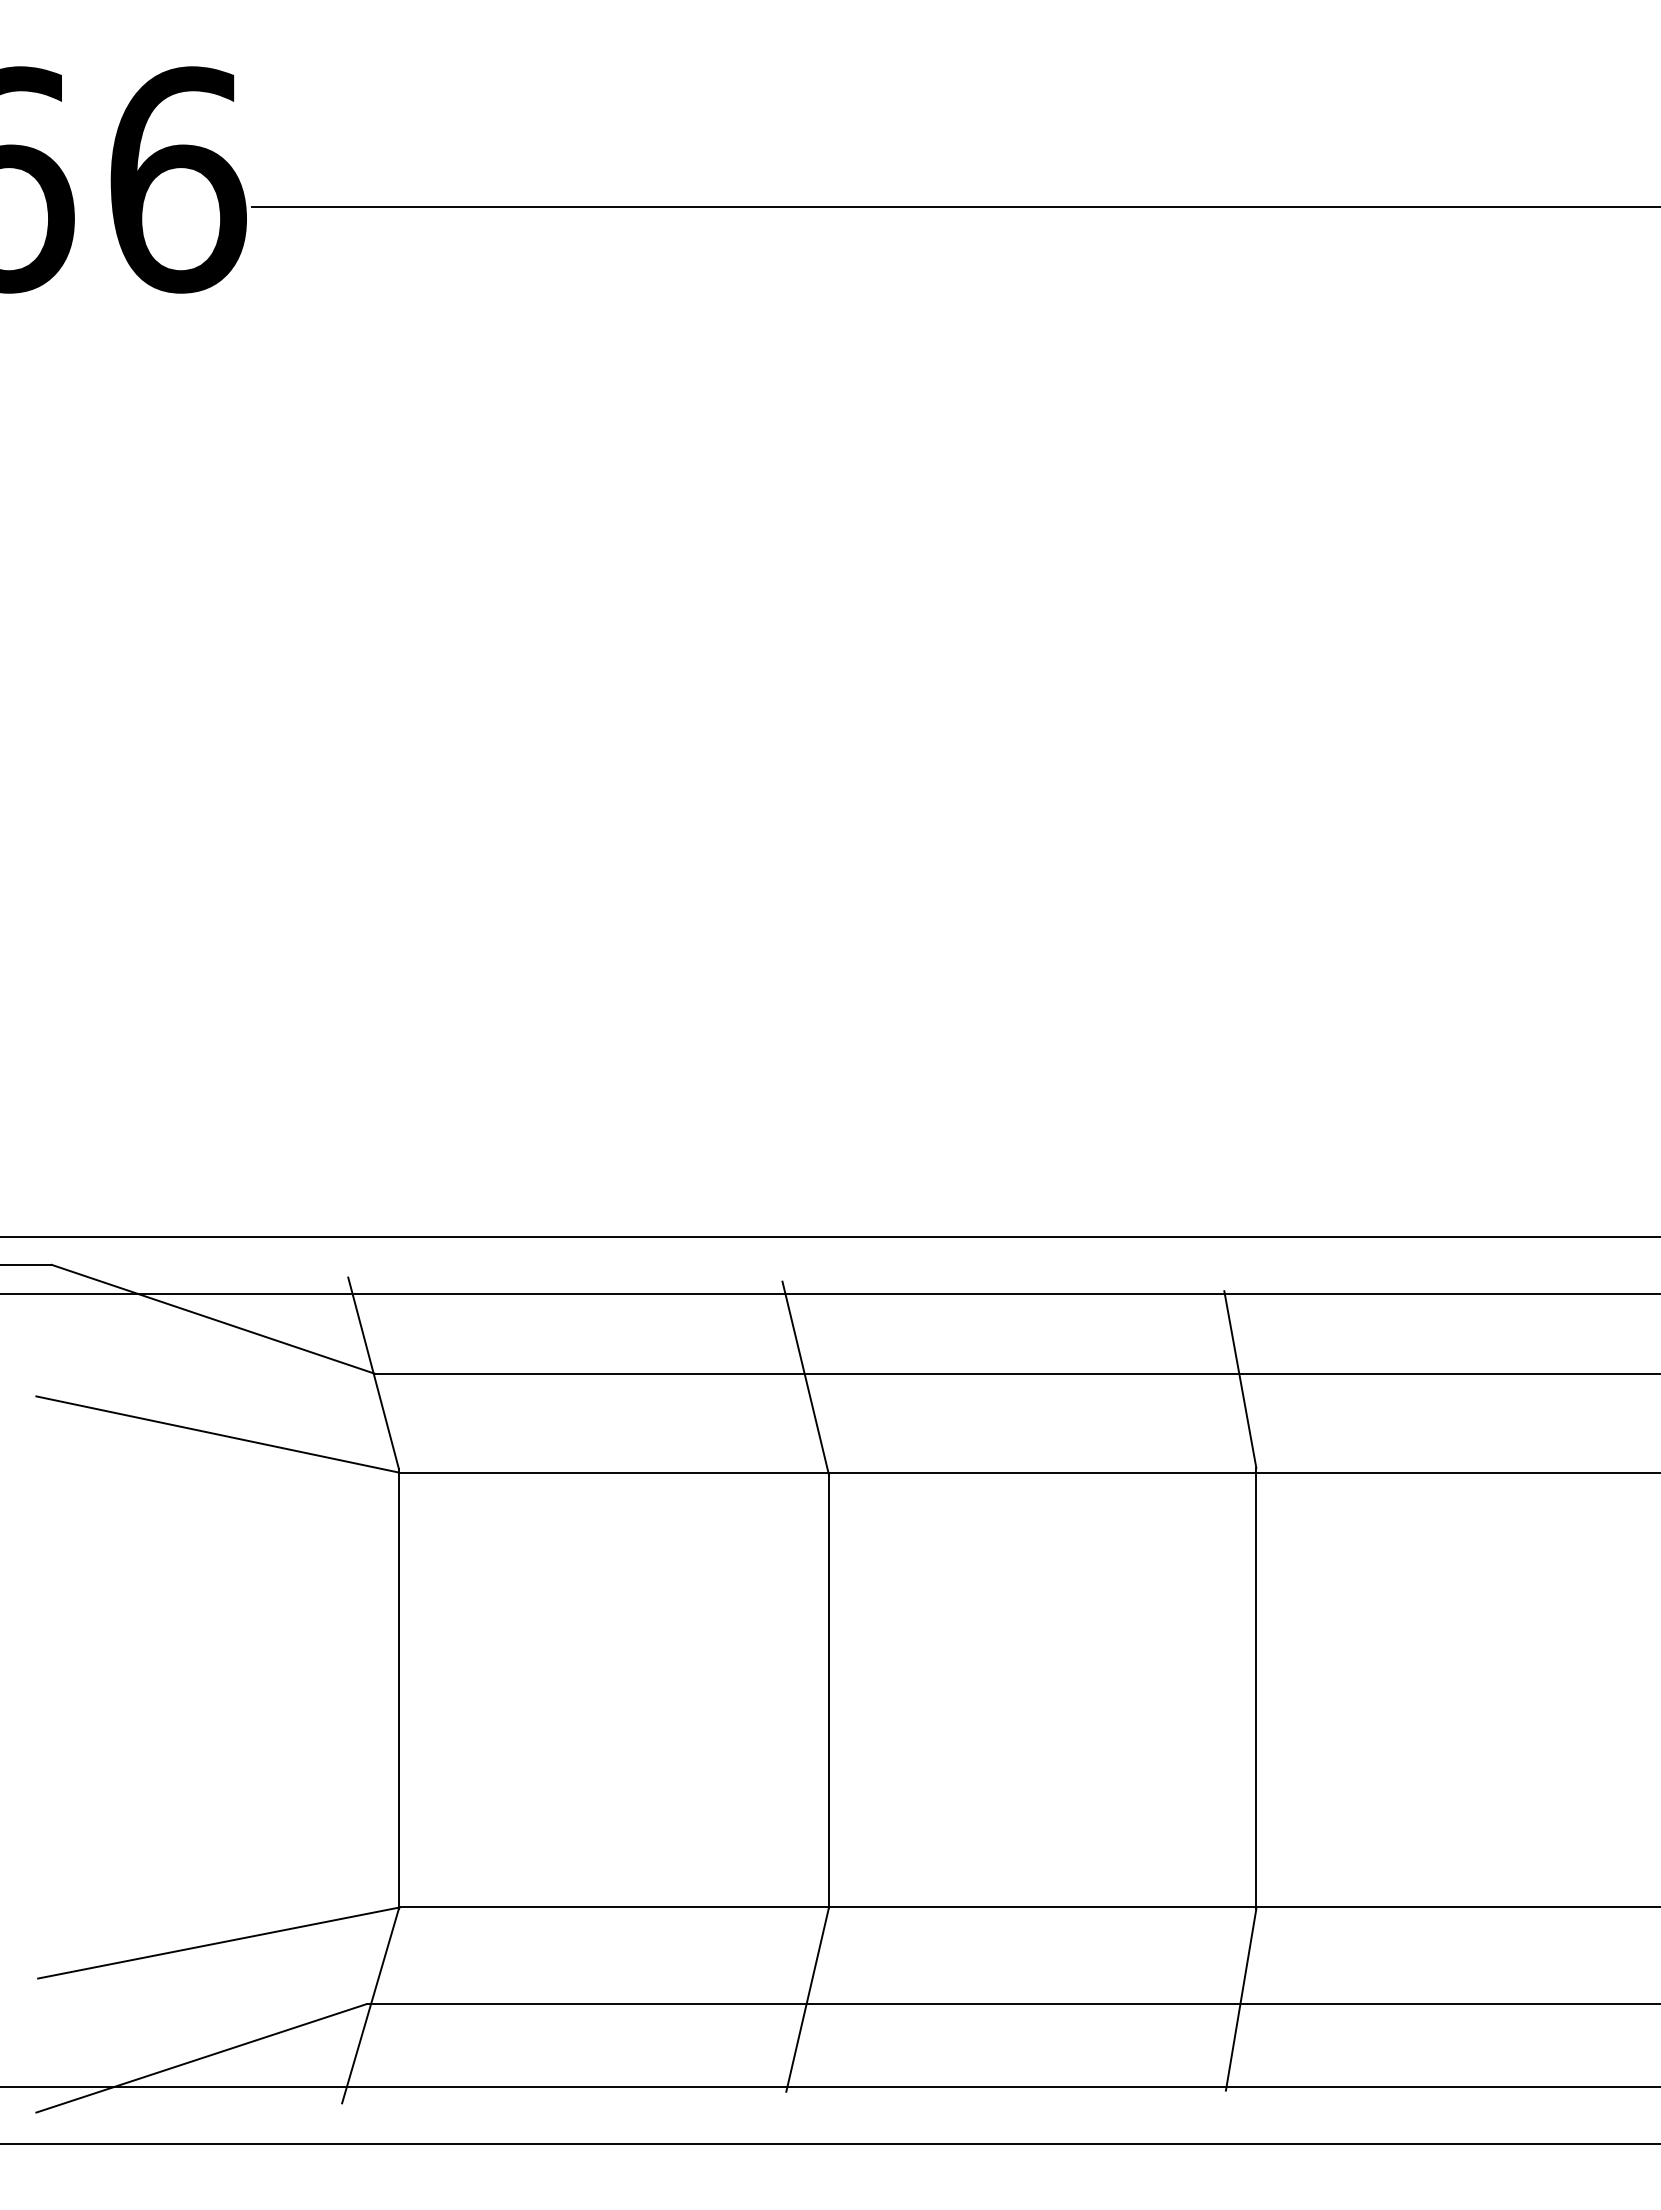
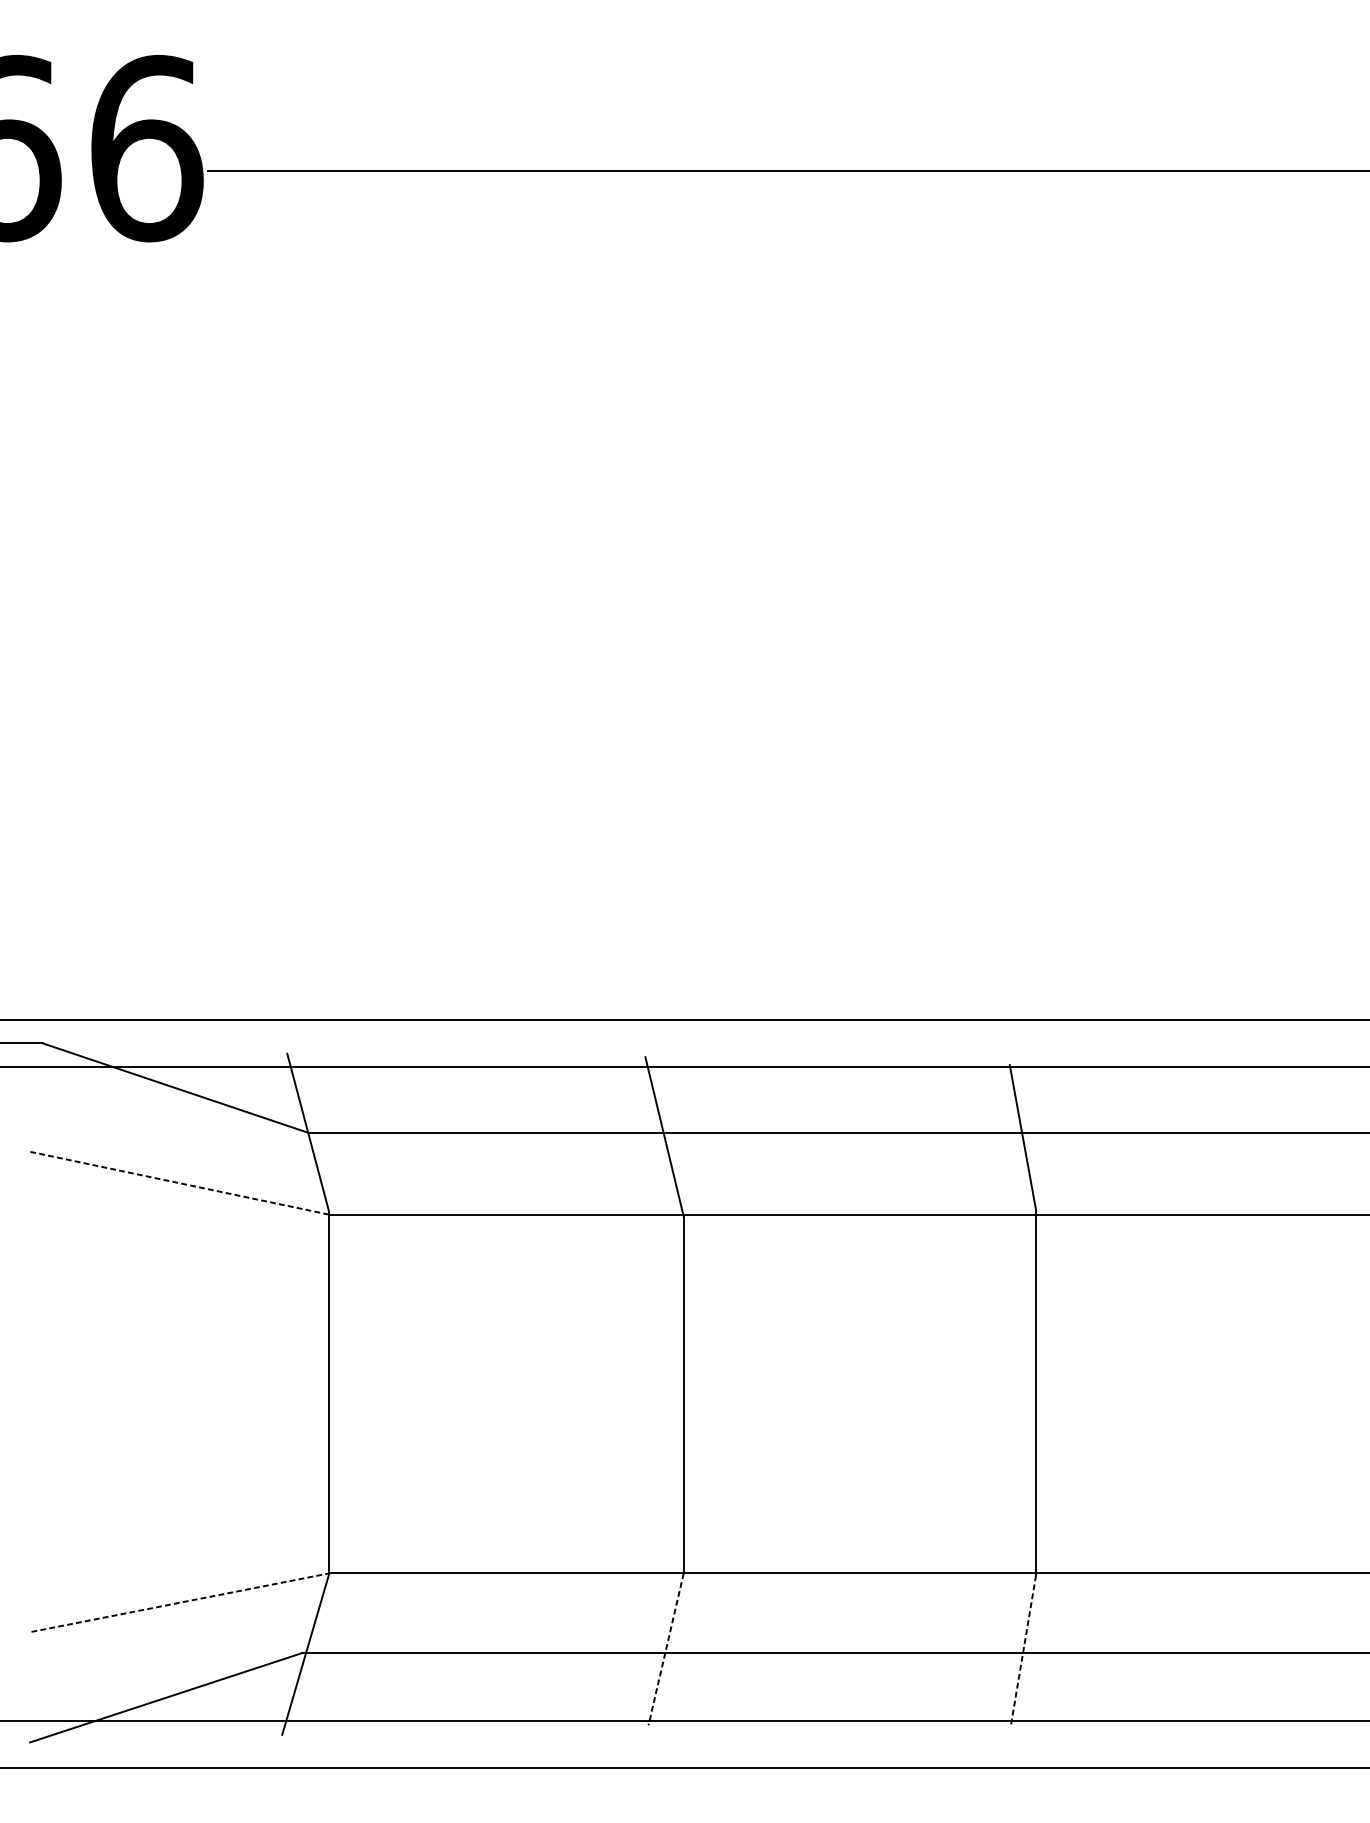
line: (217, 1434) -> (179, 1183), solid -> dashed
line: (219, 1942) -> (181, 1602), solid -> dashed
line: (807, 1999) -> (666, 1649), solid -> dashed
line: (1241, 1999) -> (1023, 1649), solid -> dashed

